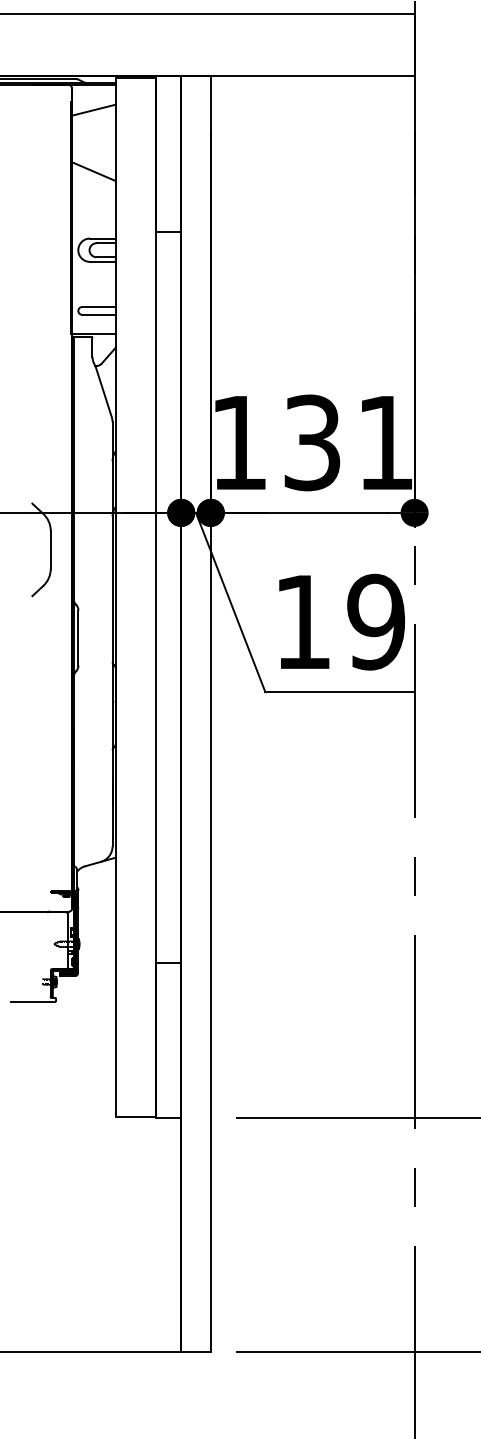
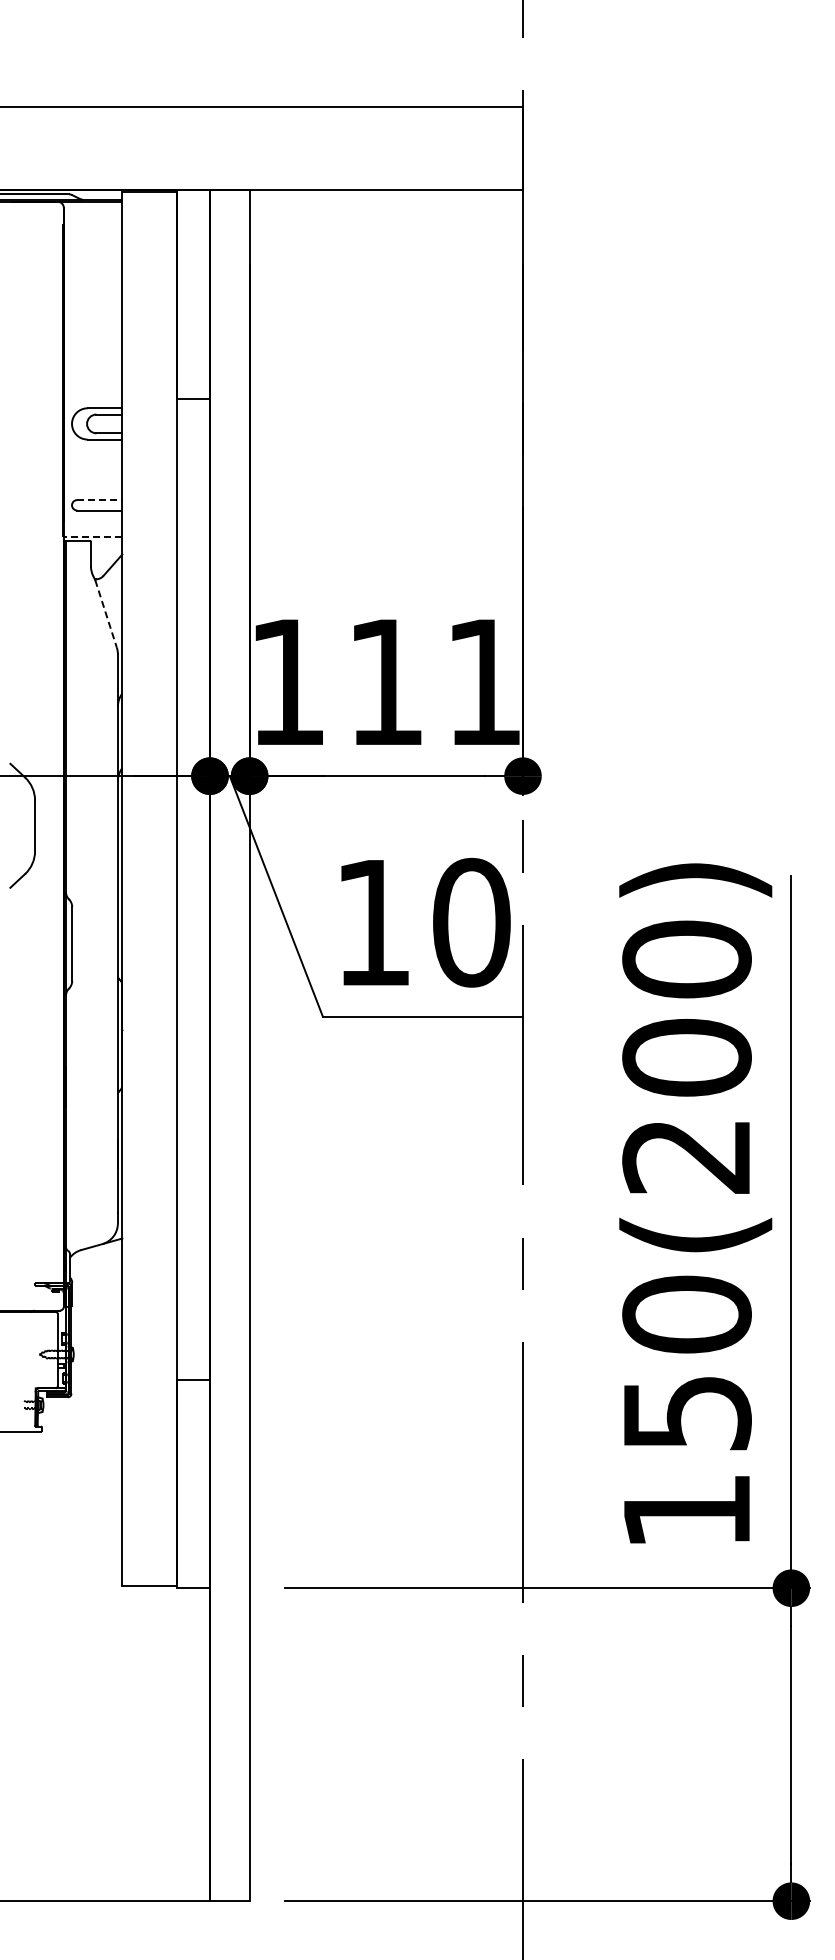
line: (93, 109) -> (92, 235), removed
line: (93, 171) -> (92, 318), removed
line: (98, 307) -> (99, 500), solid -> dashed
line: (93, 334) -> (92, 536), solid -> dashed
line: (104, 391) -> (106, 613), solid -> dashed
text: (312, 443) -> (386, 682), 131 -> 111
text: (376, 622) -> (471, 922), 19 -> 10

